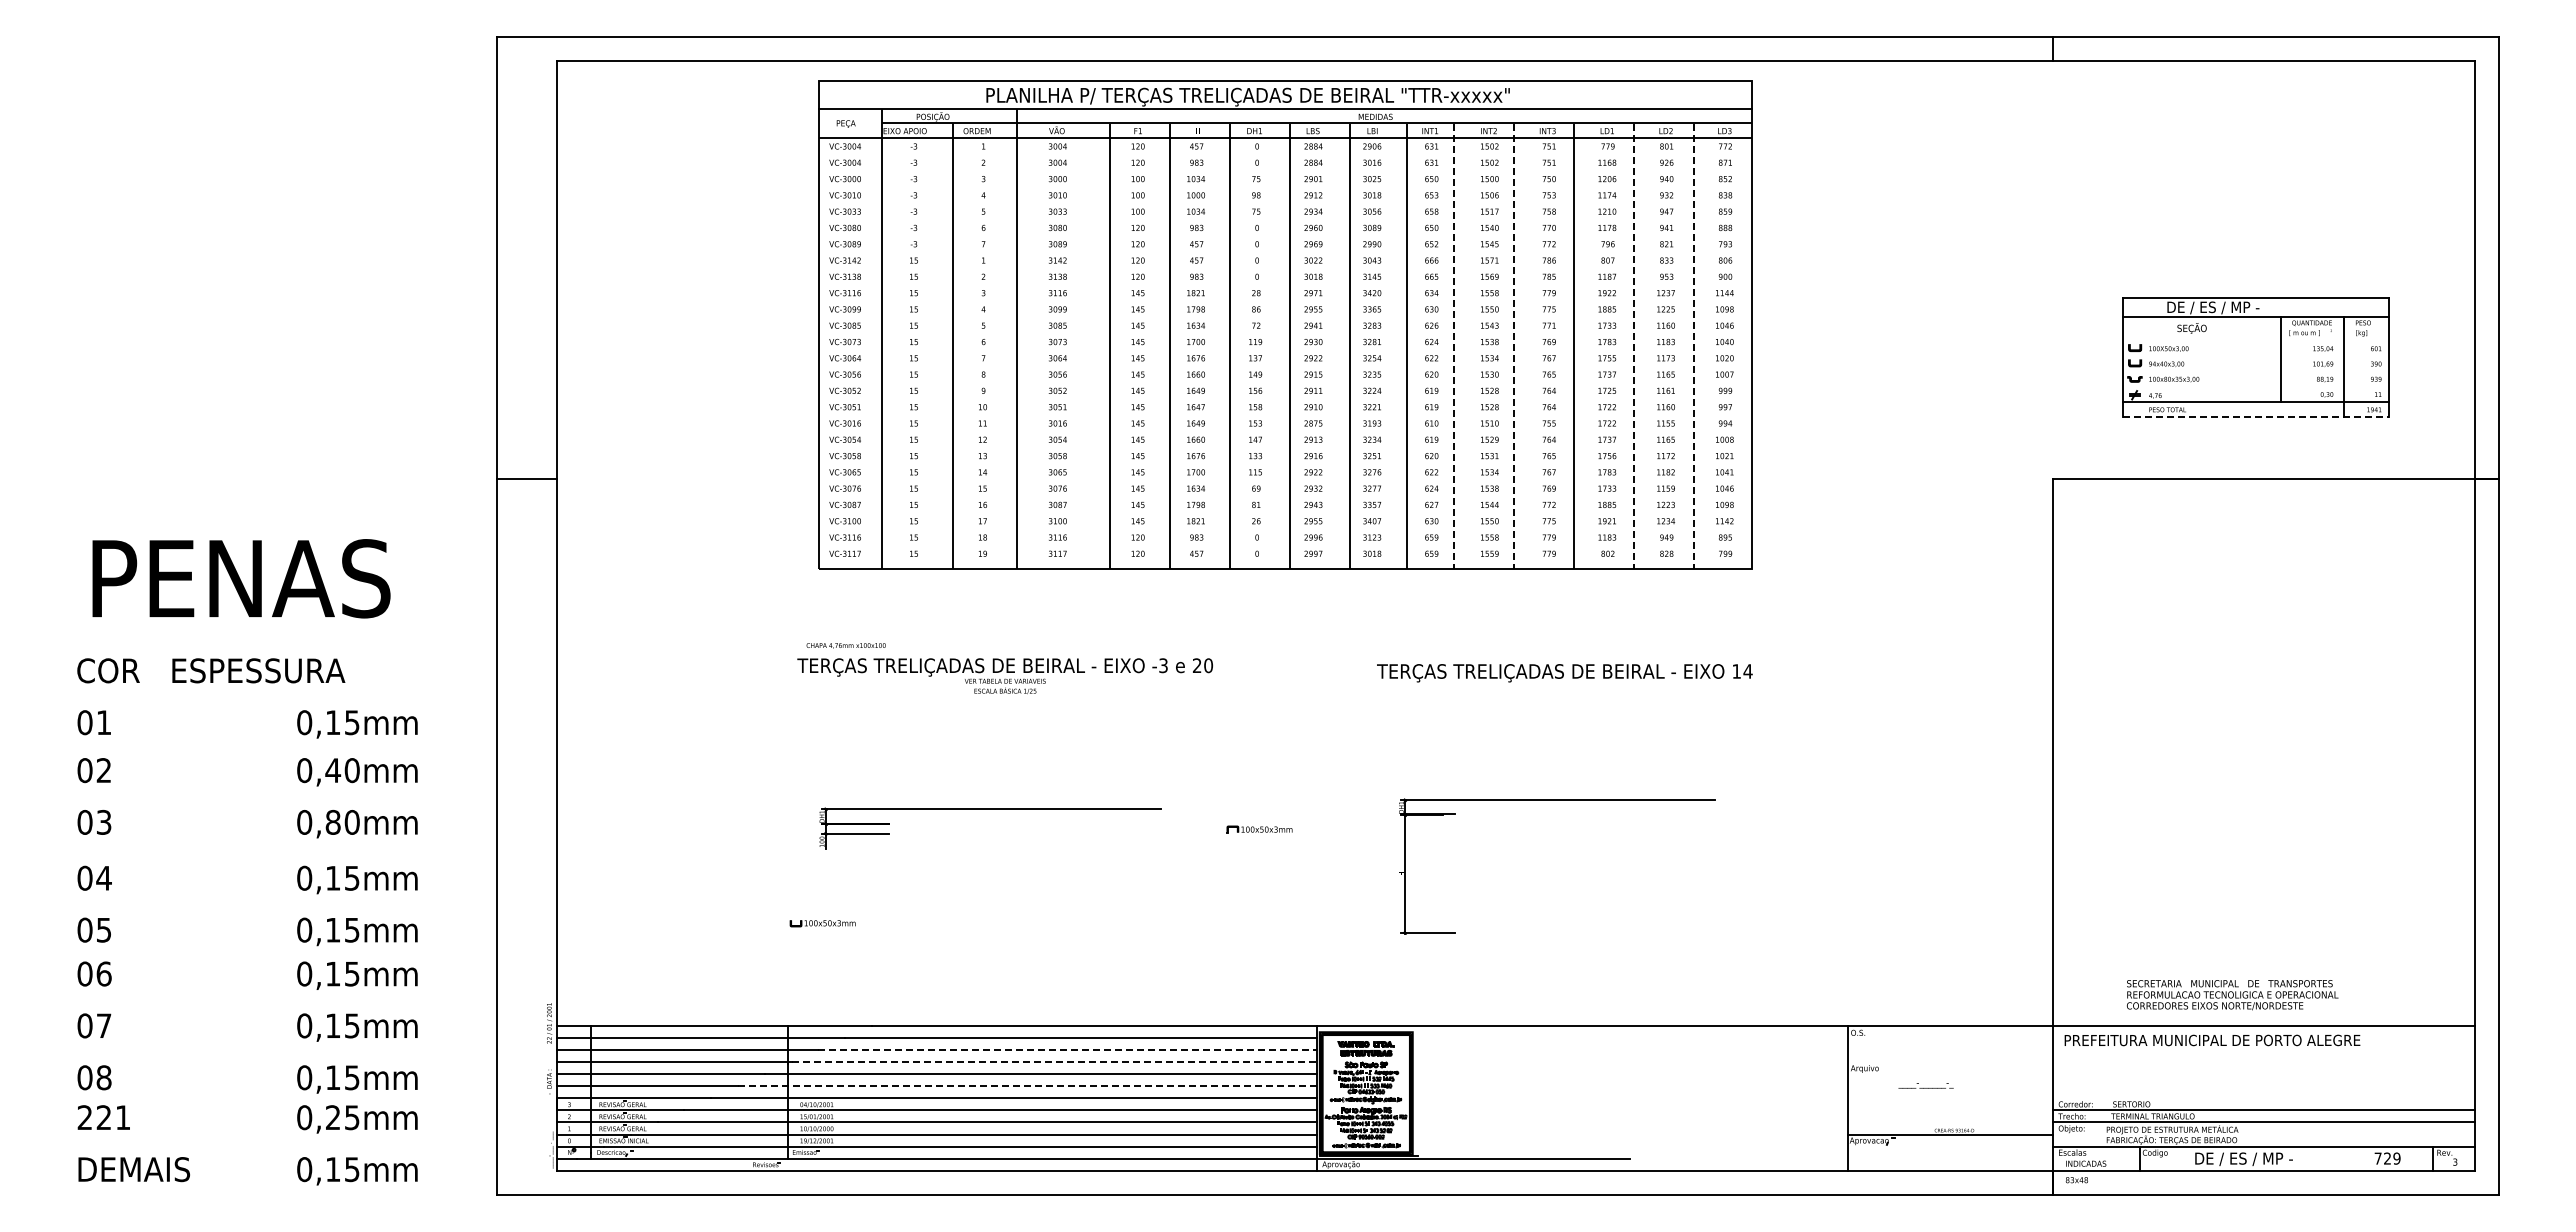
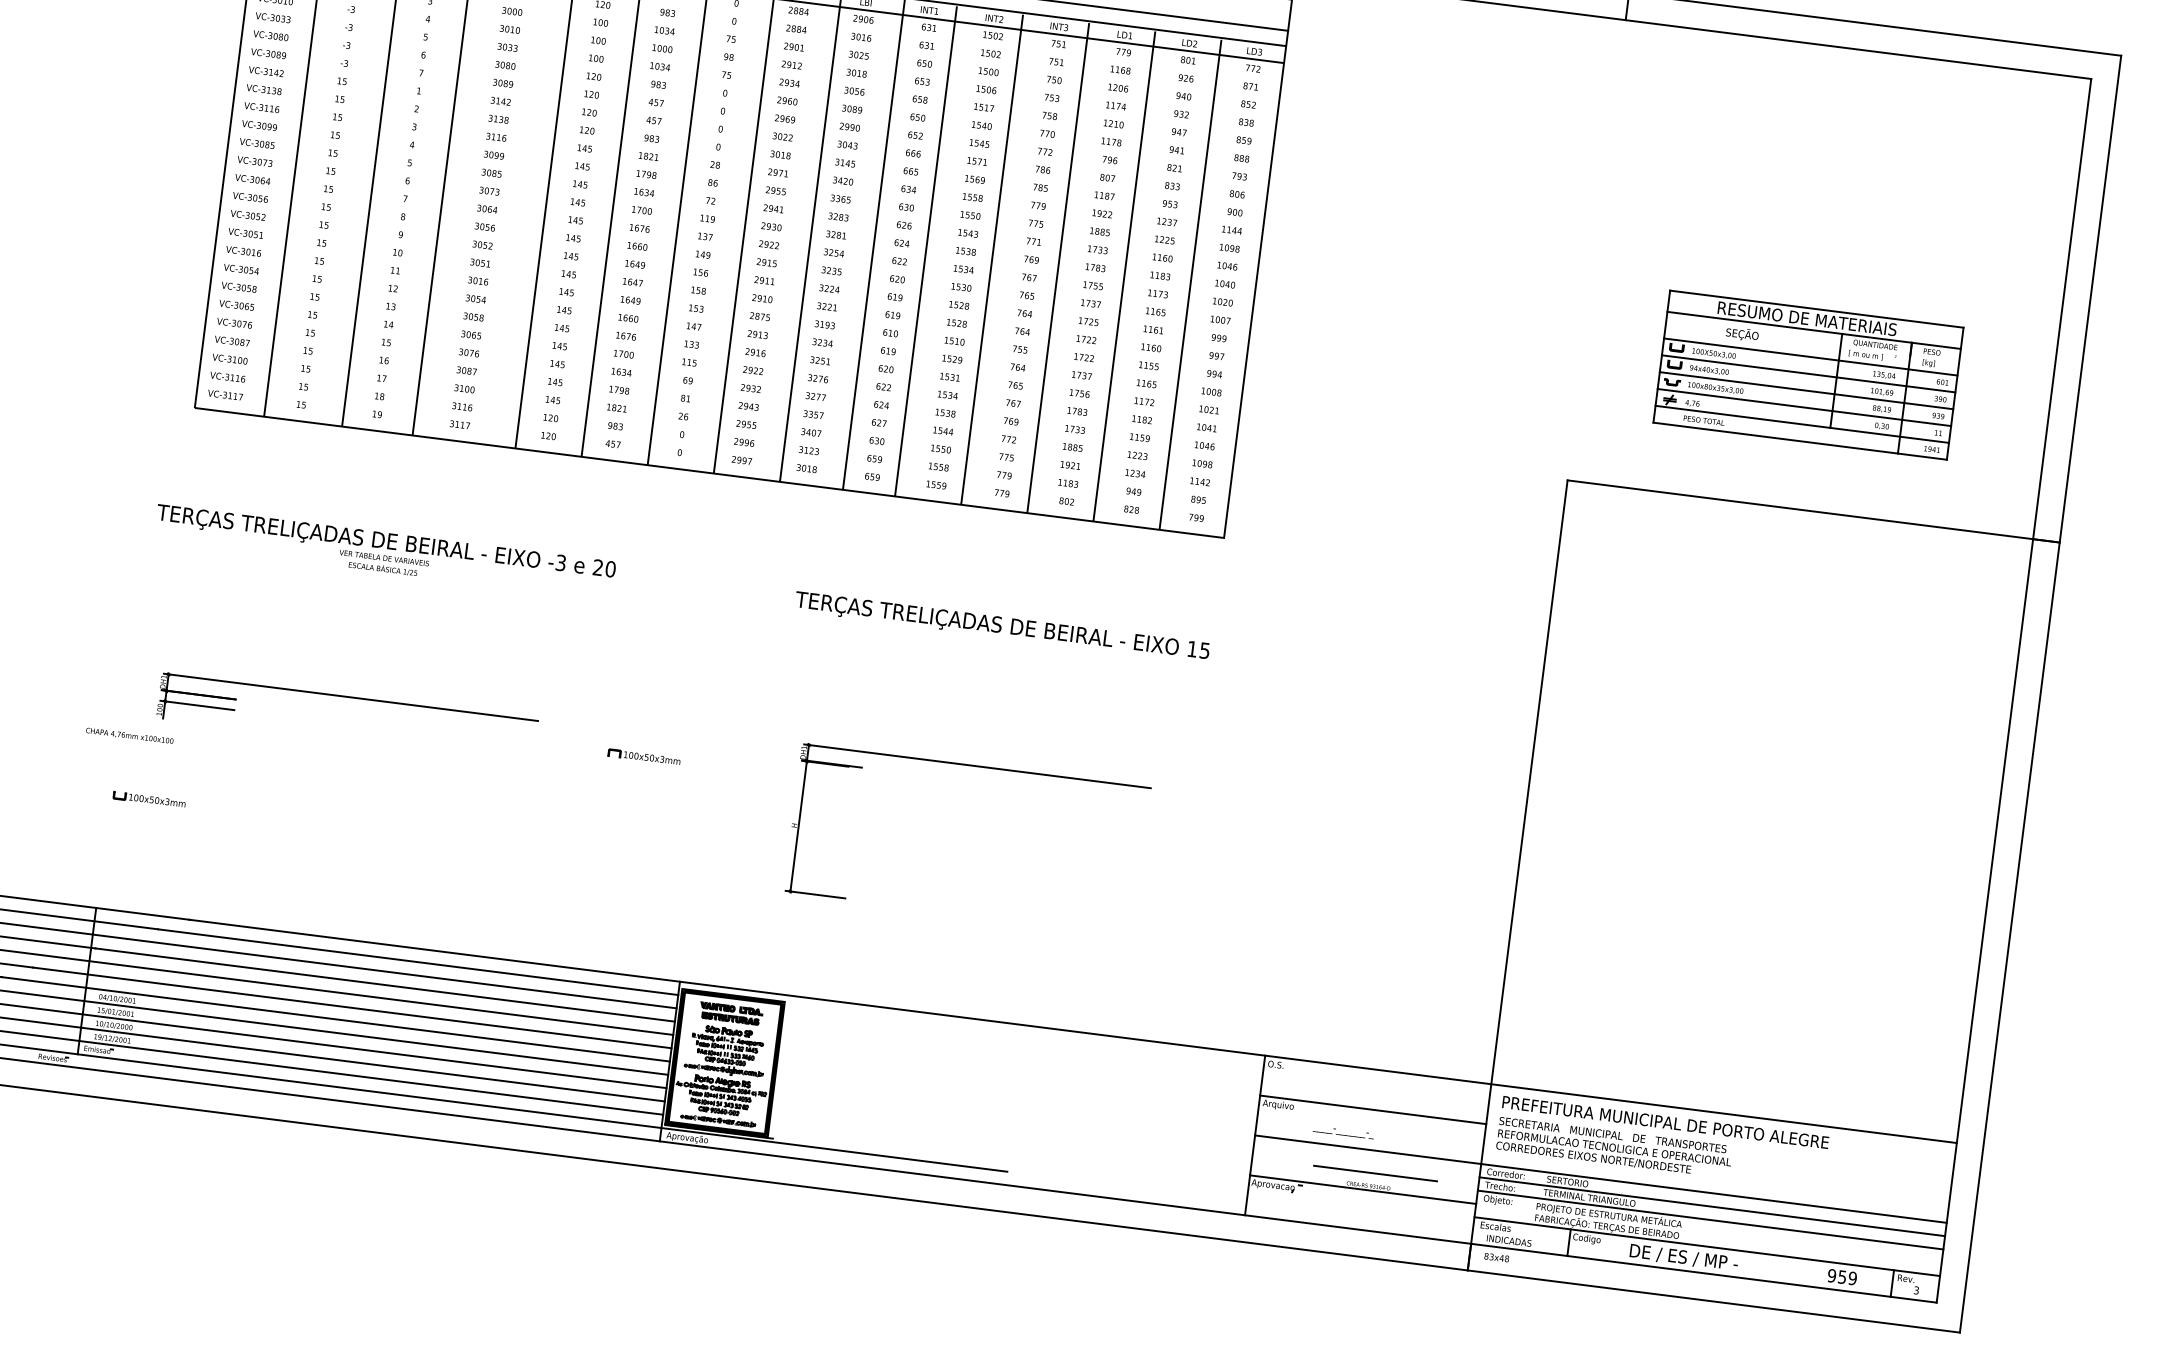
text: (2248, 307) -> (1807, 319), DE / ES / MP - -> RESUMO DE MATERIAIS
line: (2255, 341) -> (1810, 357), added
line: (1454, 346) -> (926, 251), dashed -> solid
line: (1514, 346) -> (992, 259), dashed -> solid
line: (1633, 346) -> (1123, 276), dashed -> solid
line: (1693, 346) -> (1190, 284), dashed -> solid
line: (2255, 356) -> (1808, 374), added
line: (2255, 371) -> (1806, 390), added
line: (2255, 386) -> (1804, 407), added
line: (2256, 417) -> (1801, 441), dashed -> solid
text: (845, 645) -> (129, 735), moved
text: (1747, 671) -> (1204, 650), 14 -> 15
text: (2232, 995) -> (1614, 1148), moved
line: (1068, 1050) -> (402, 974), dashed -> solid
line: (1054, 1062) -> (385, 985), dashed -> solid
line: (1949, 1062) -> (1372, 1110), added
line: (1027, 1086) -> (352, 1008), dashed -> solid
line: (2160, 1098) -> (1600, 1179), added
line: (1959, 1118) -> (1375, 1173), added
text: (2382, 1158) -> (1836, 1276), 729 -> 959

